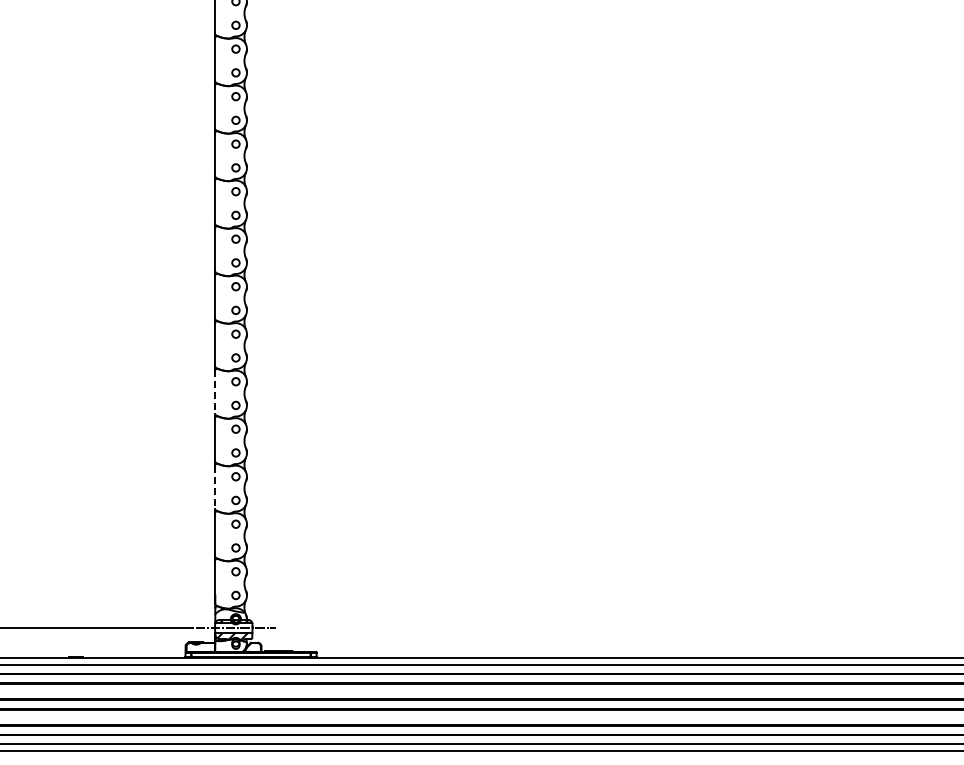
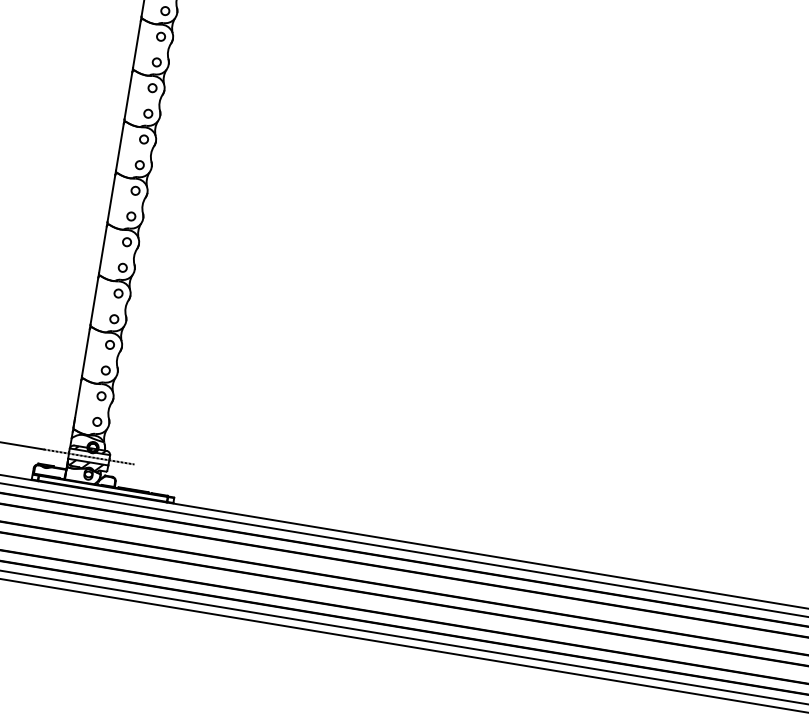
line: (215, 392) -> (111, 198), dashed -> solid
line: (215, 487) -> (94, 301), dashed -> solid

